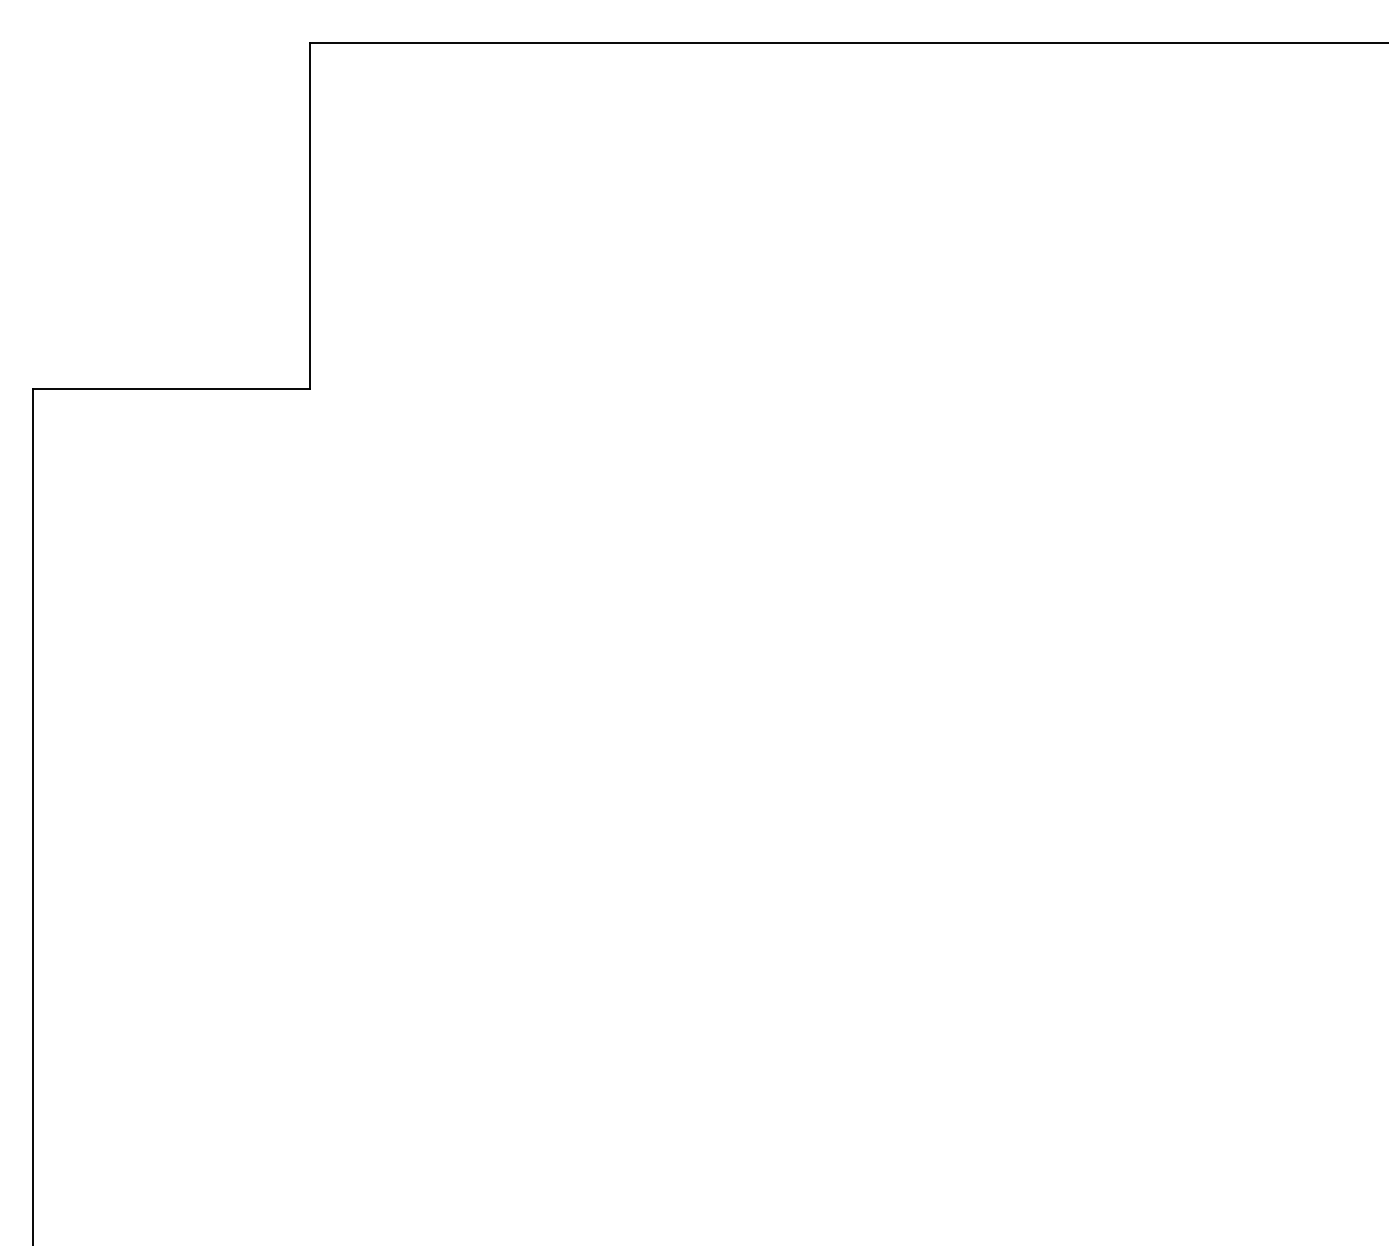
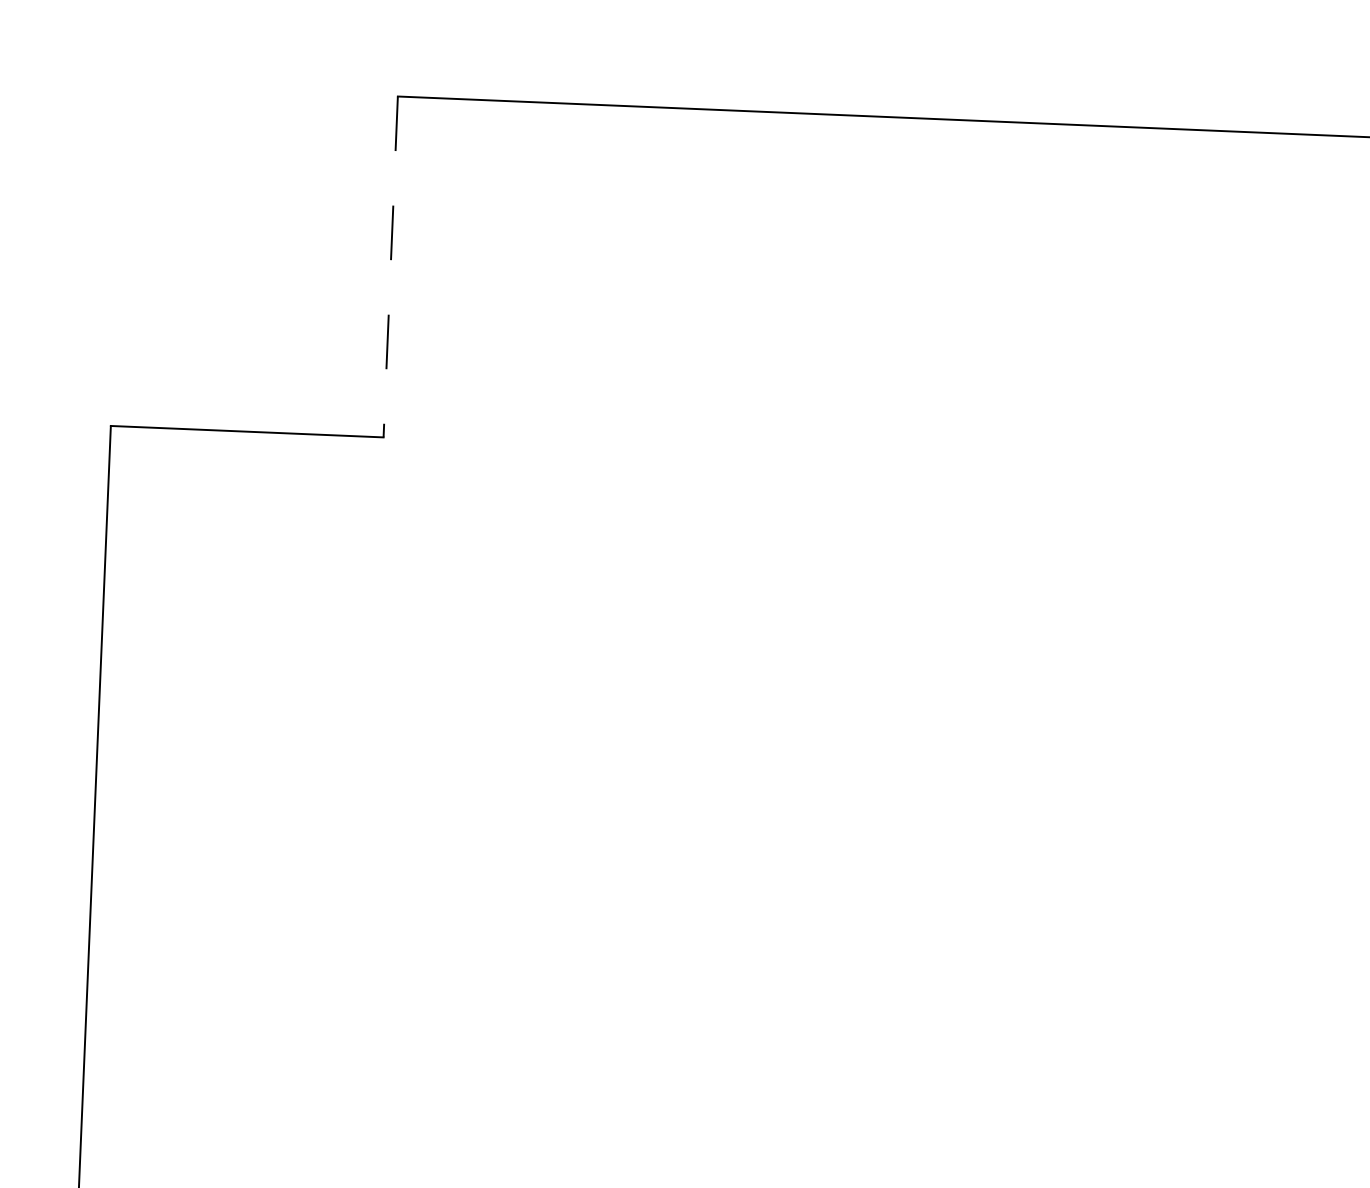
line: (309, 216) -> (390, 267), solid -> dashed

